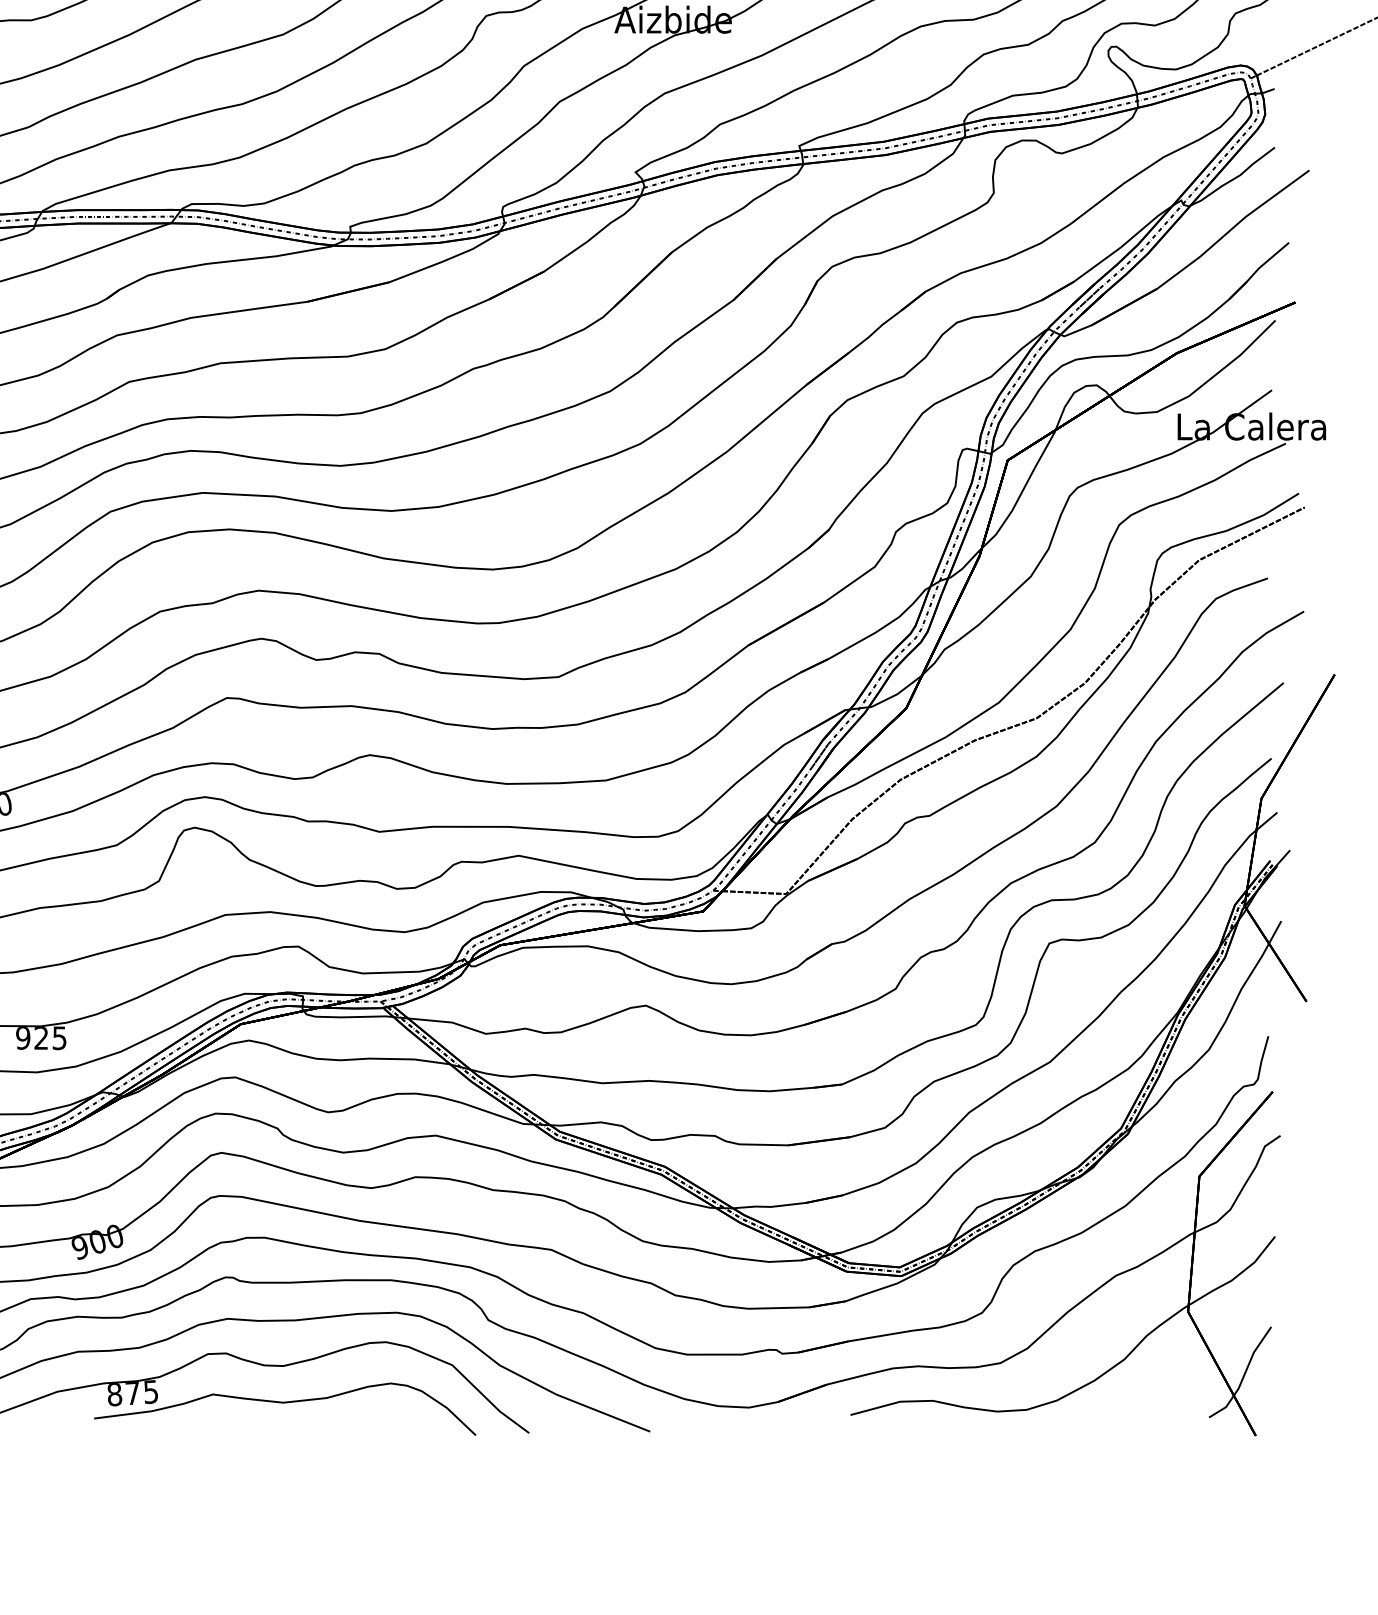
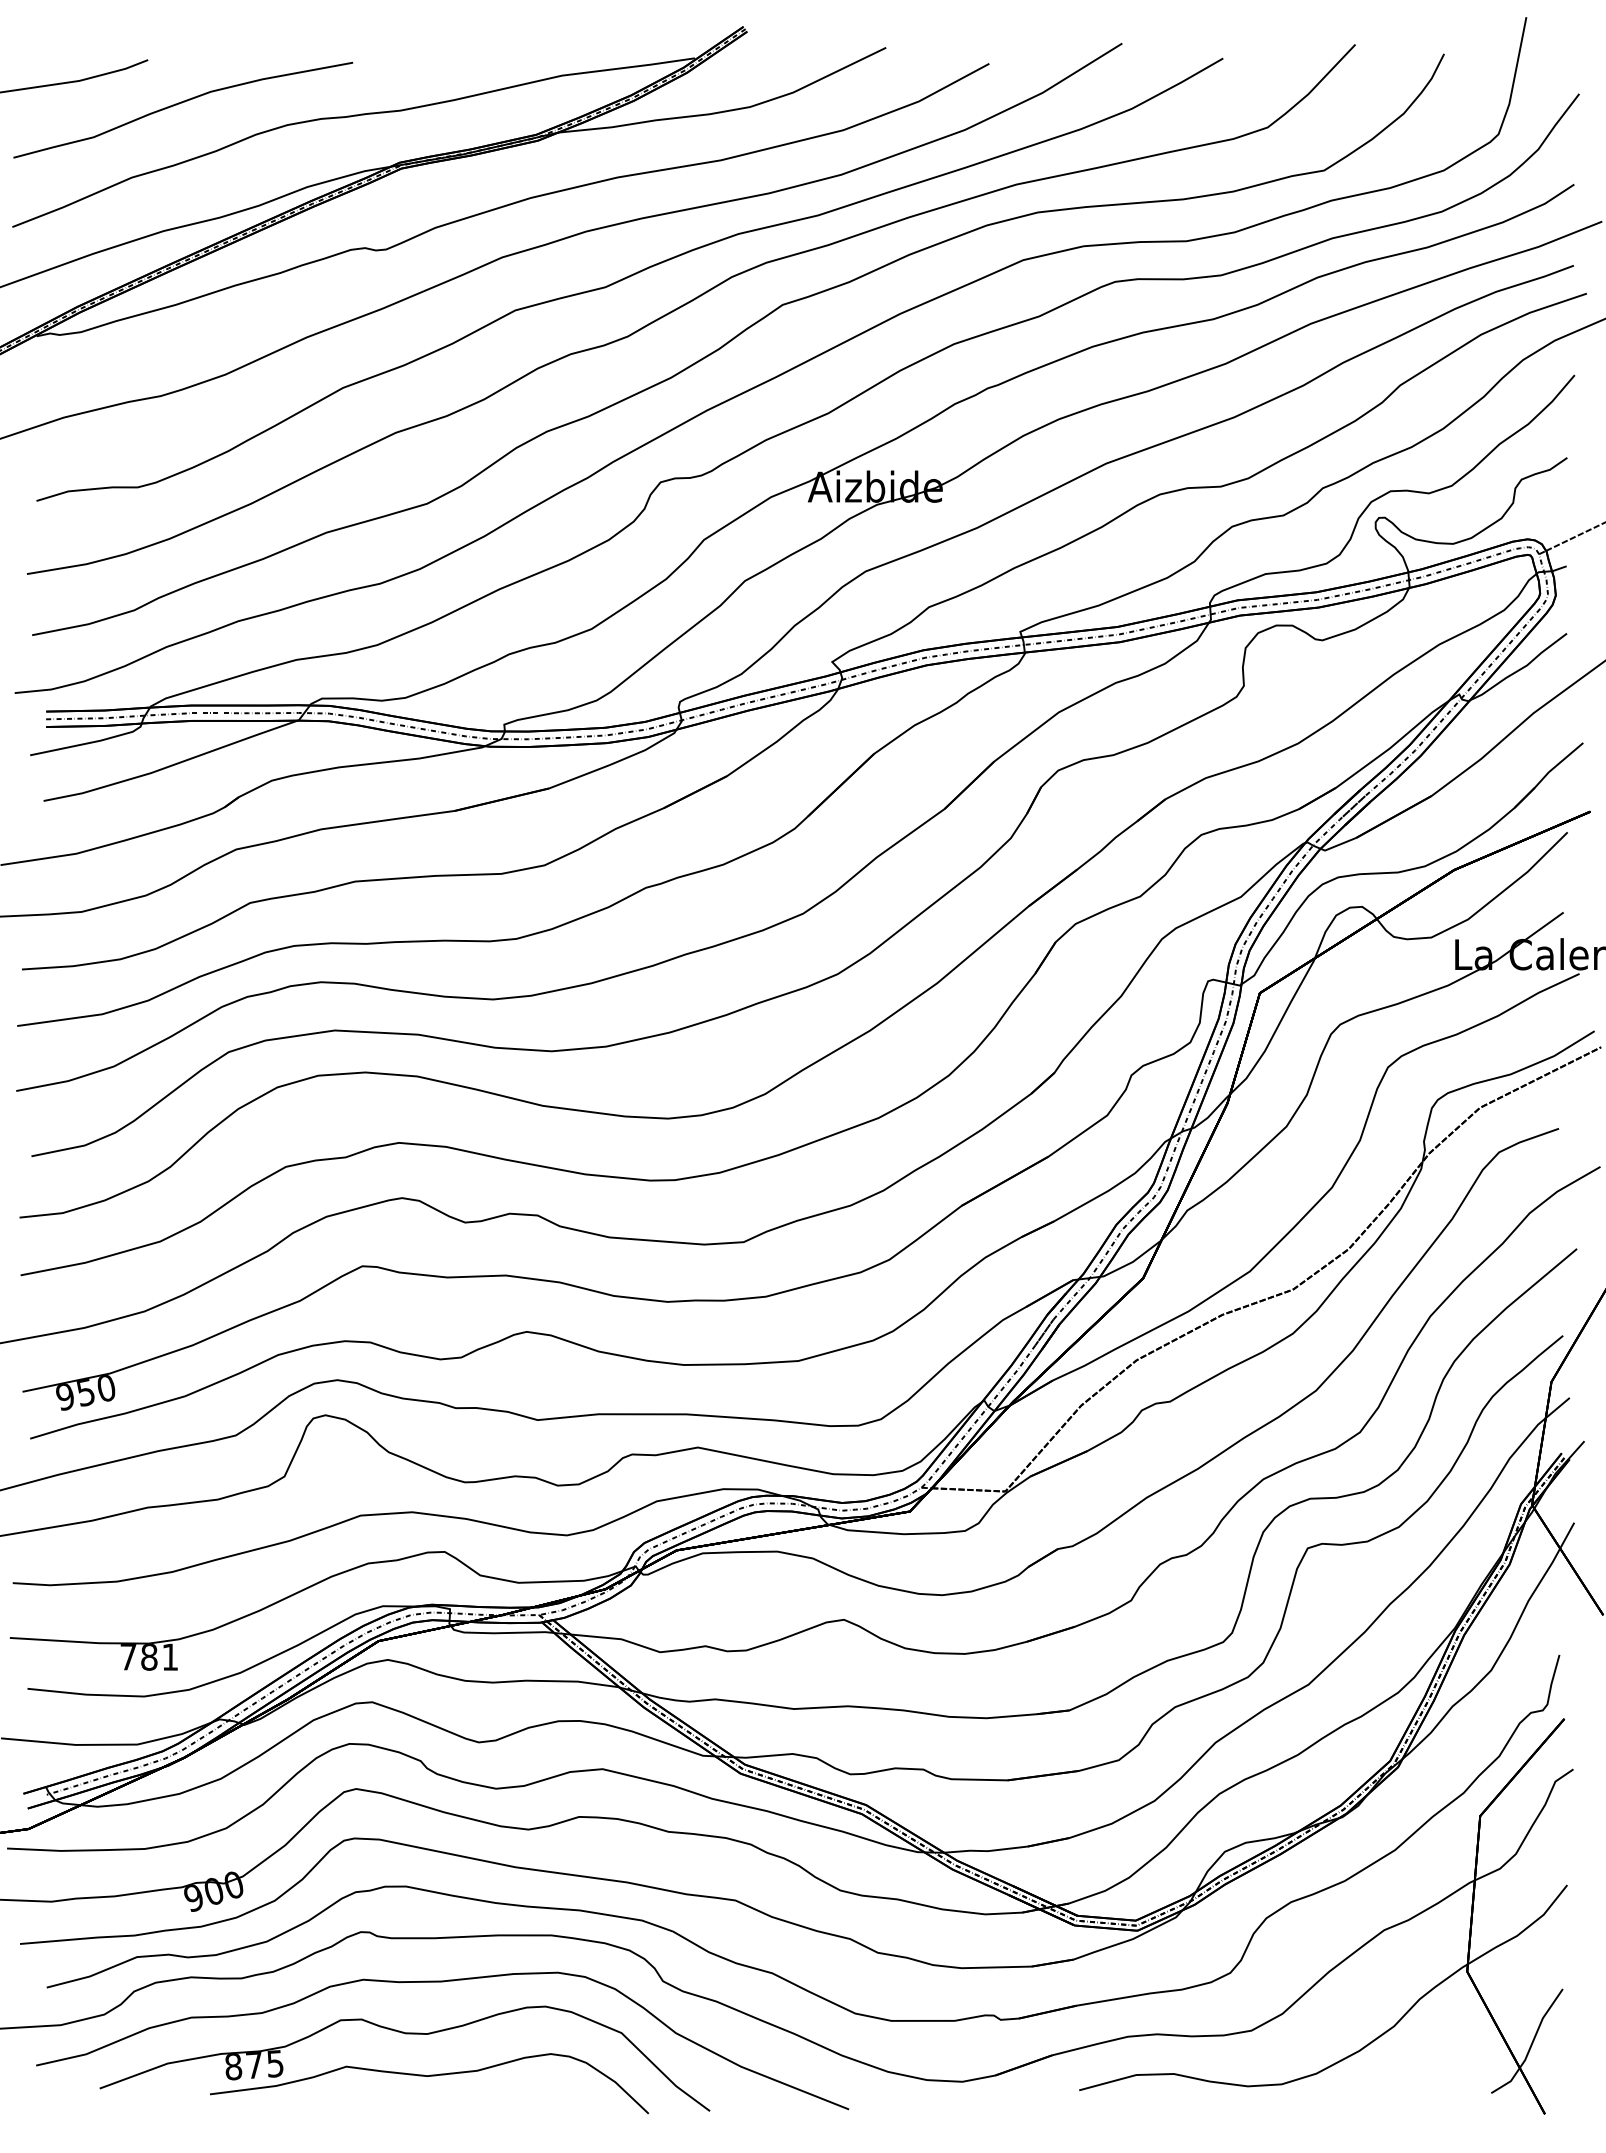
text: (40, 1037) -> (148, 1656), 925 -> 781

